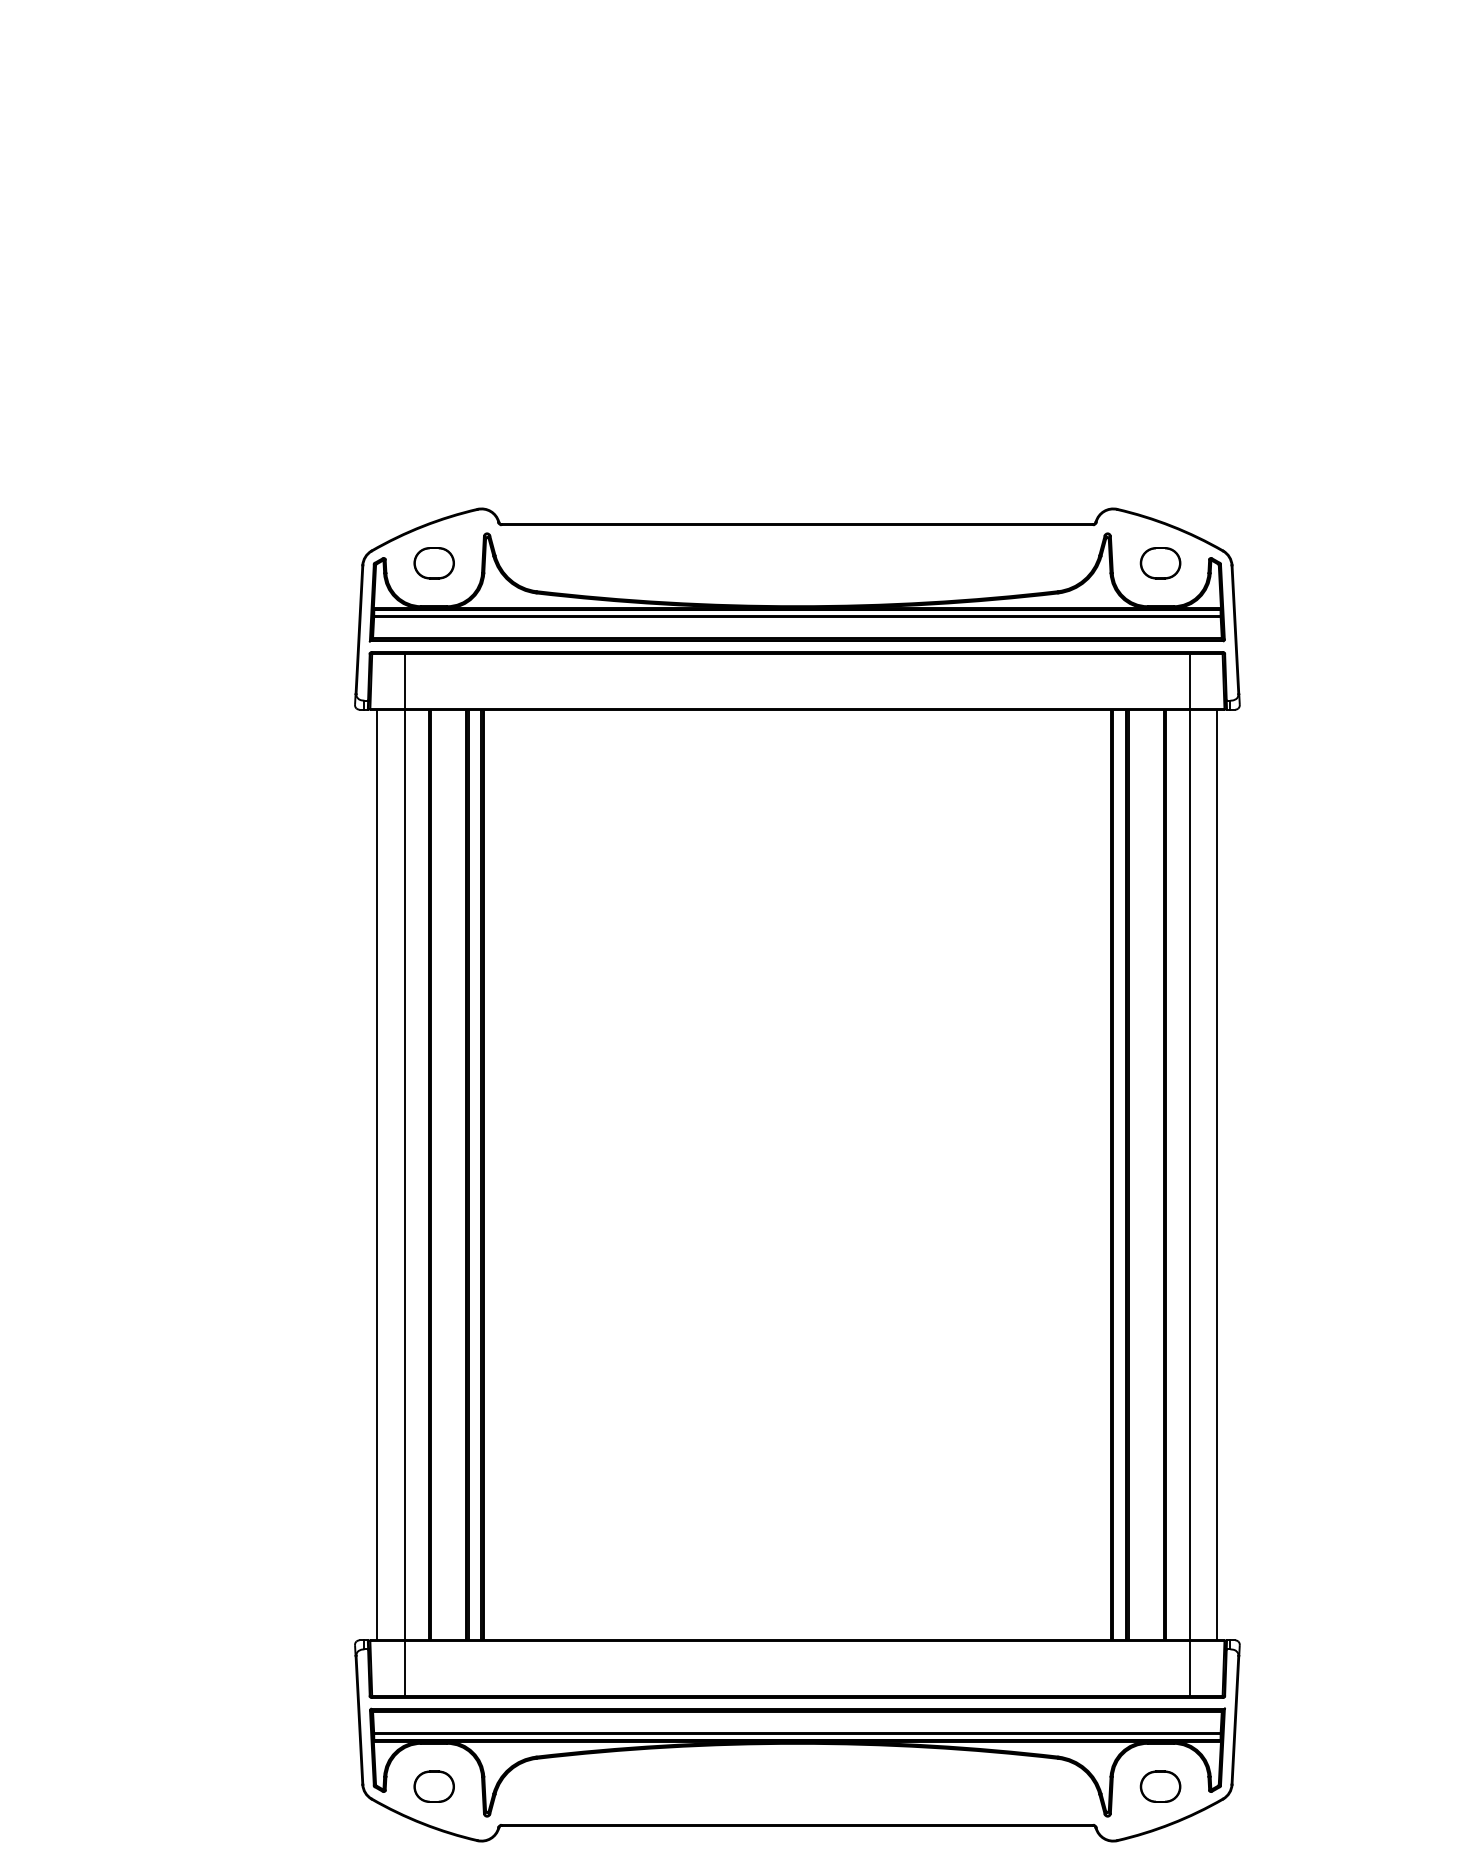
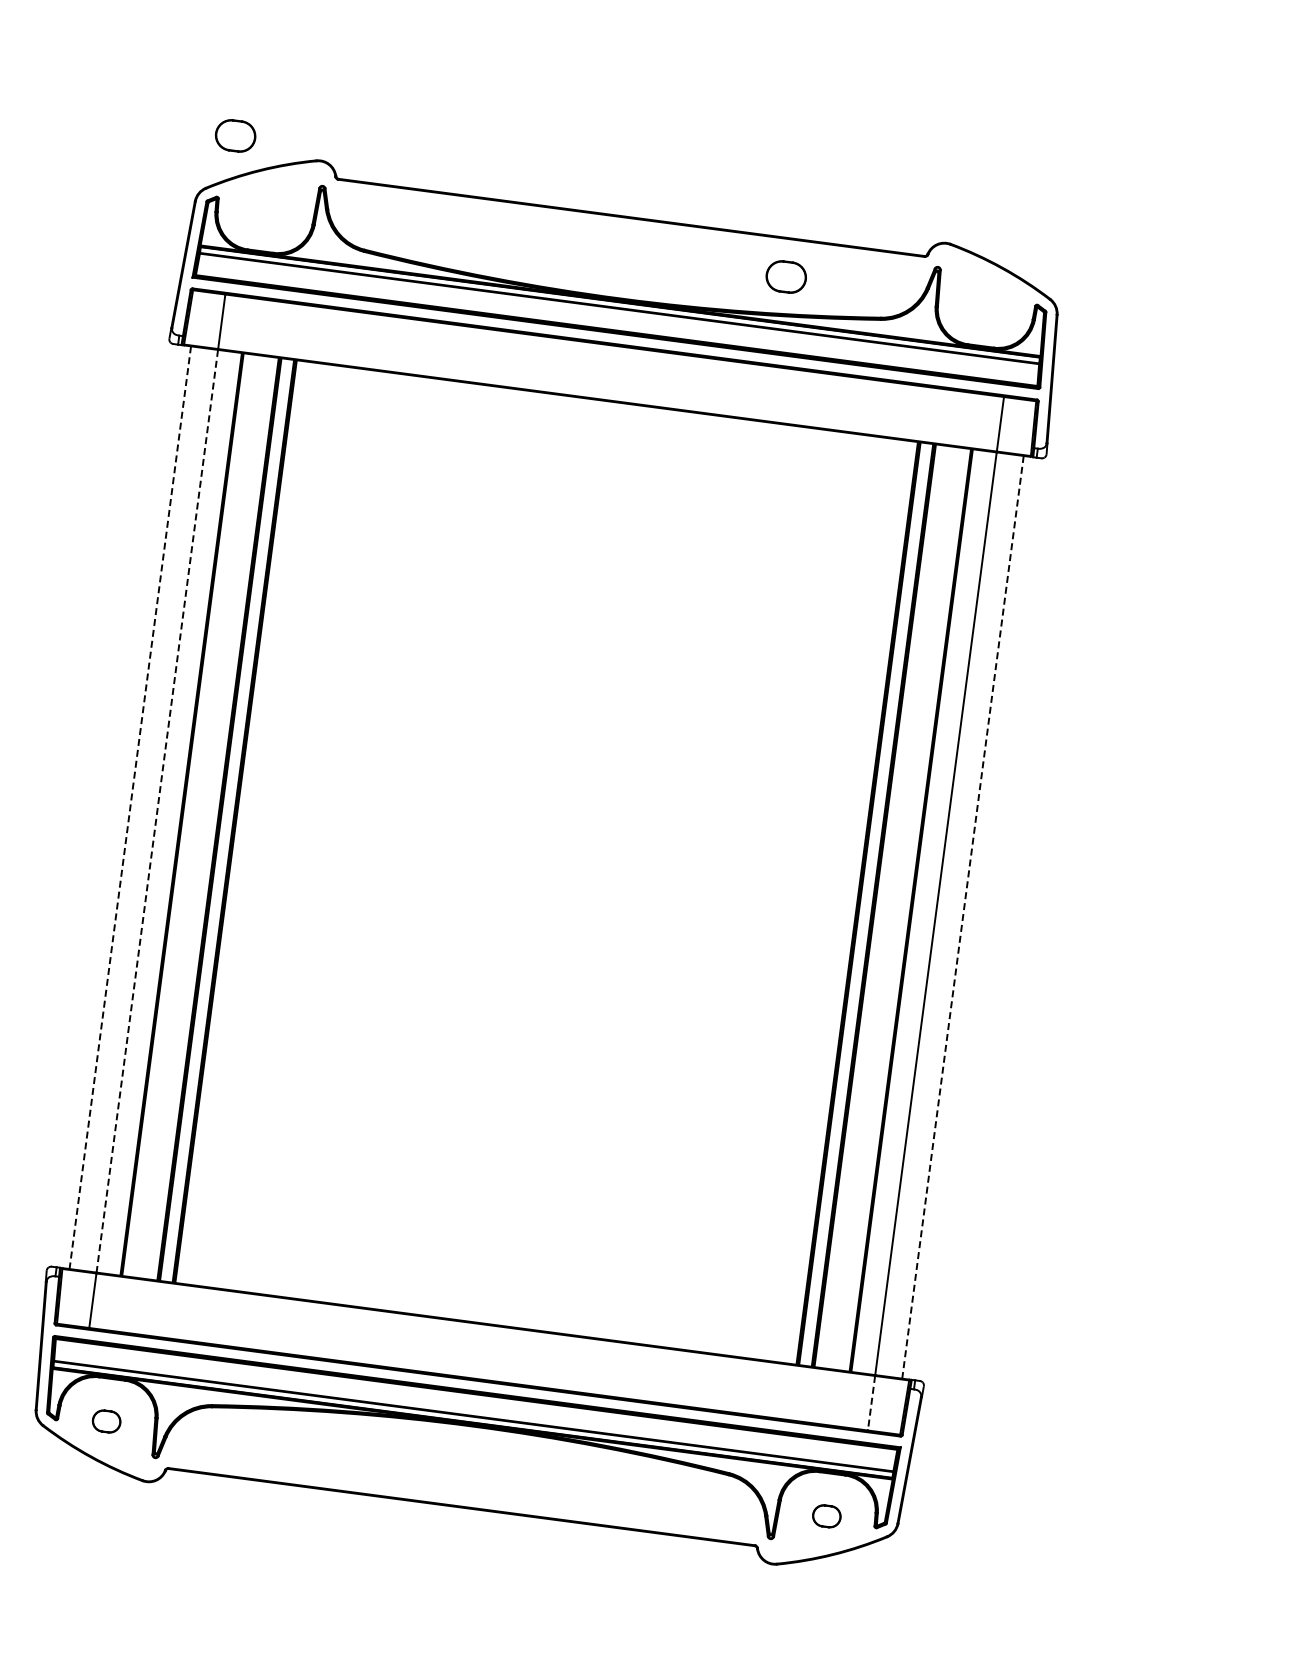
part: (433, 563) -> (234, 136), moved
part: (1160, 563) -> (786, 277), moved
line: (377, 1175) -> (130, 808), solid -> dashed
line: (404, 1175) -> (157, 811), solid -> dashed
line: (1217, 1175) -> (963, 917), solid -> dashed
line: (1190, 1669) -> (871, 1404), solid -> dashed
part: (433, 1786) -> (106, 1421), size x0.7
part: (1160, 1786) -> (826, 1516), size x0.7

